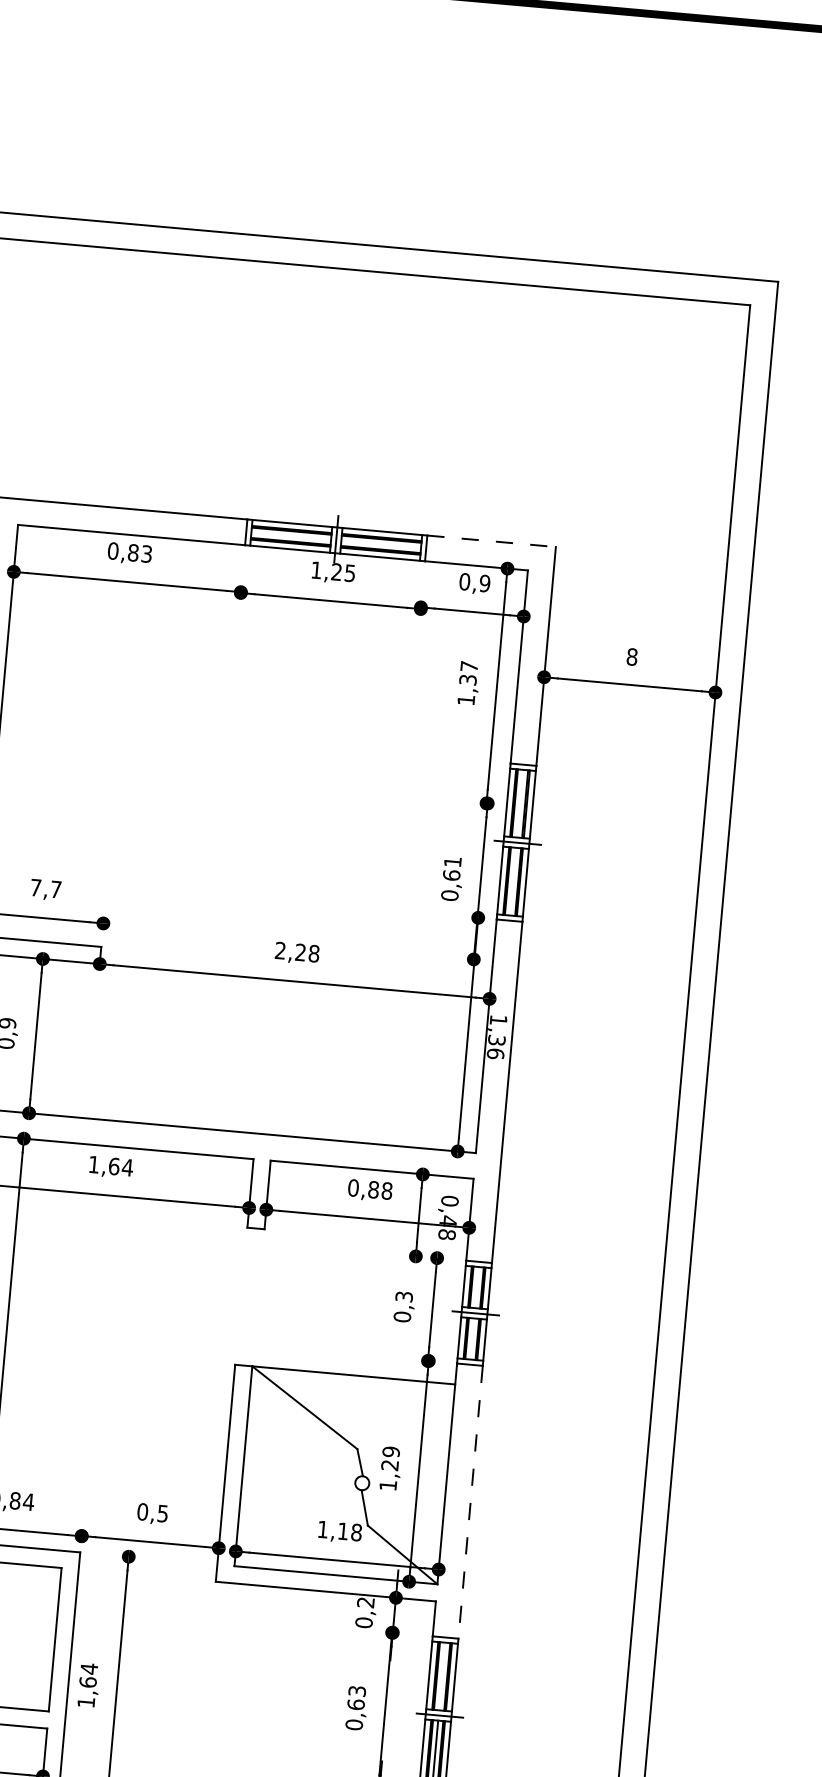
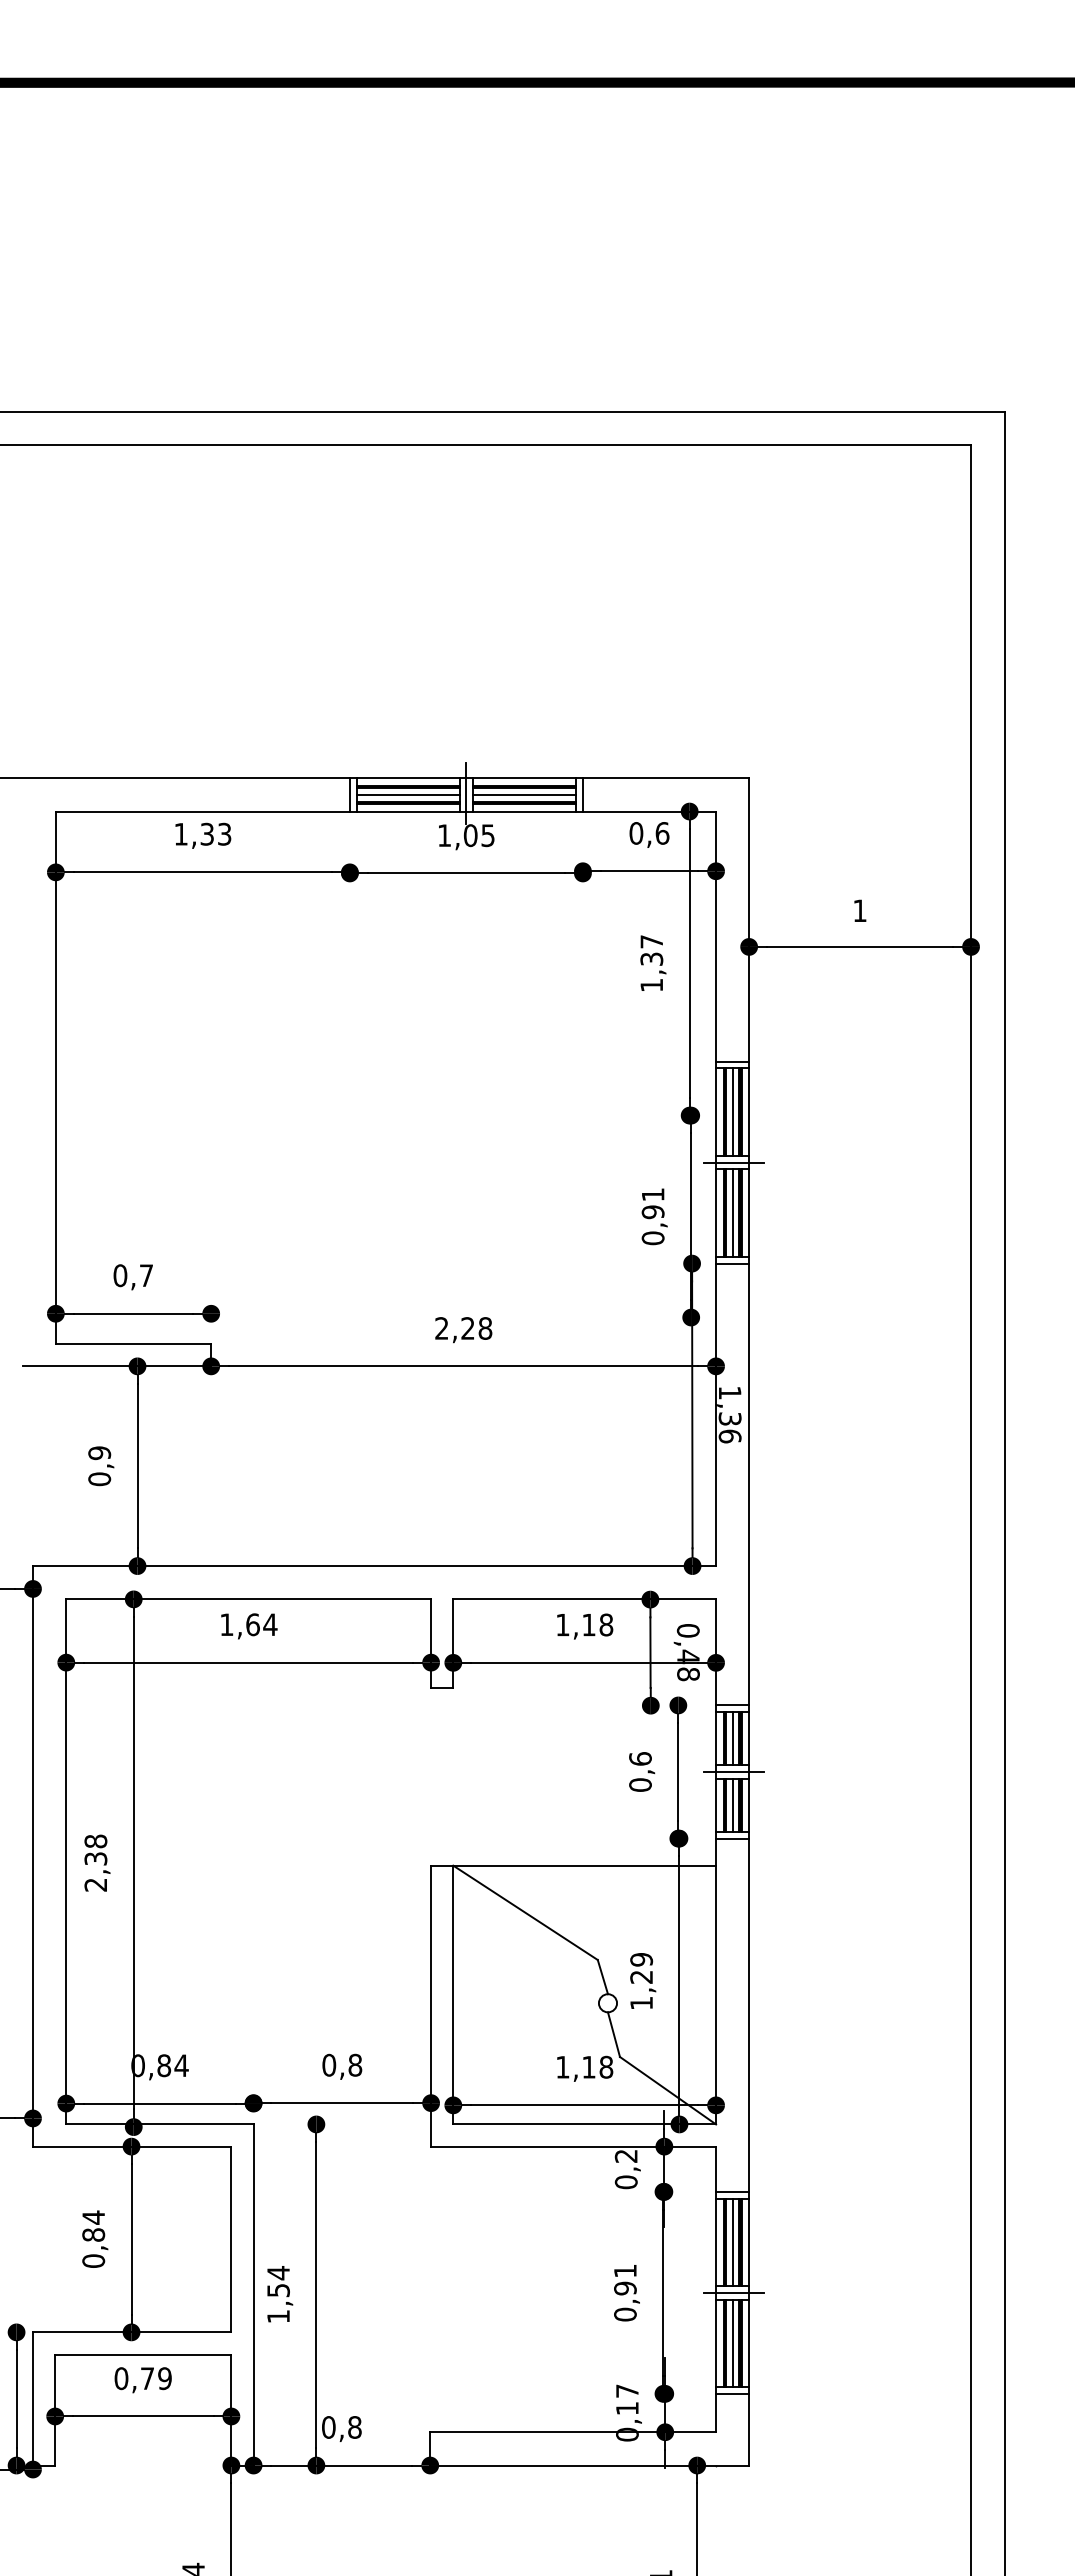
line: (290, 535) -> (407, 794), added
line: (491, 541) -> (666, 778), dashed -> solid
line: (381, 544) -> (524, 794), added
text: (123, 551) -> (194, 833), 0,83 -> 1,33
text: (336, 571) -> (470, 835), 1,25 -> 1,05
text: (485, 583) -> (662, 833), 0,9 -> 0,6
text: (631, 656) -> (859, 910), 8 -> 1
line: (519, 803) -> (732, 1111), added
fill: (526, 803) -> (740, 1111), added
text: (451, 875) -> (652, 1212), 0,61 -> 0,91
line: (512, 881) -> (732, 1212), added
text: (35, 887) -> (120, 1275), 7,7 -> 0,7
text: (363, 1188) -> (575, 1624), 0,88 -> 1,18
line: (476, 1287) -> (732, 1738), added
text: (404, 1296) -> (640, 1758), 0,3 -> 0,6
line: (472, 1338) -> (732, 1804), added
line: (470, 1502) -> (749, 2015), dashed -> solid
text: (163, 1513) -> (355, 2064), 0,5 -> 0,8
line: (441, 1676) -> (732, 2242), added
text: (88, 1682) -> (278, 2290), 1,64 -> 1,54
text: (356, 1697) -> (625, 2279), 0,63 -> 0,91

